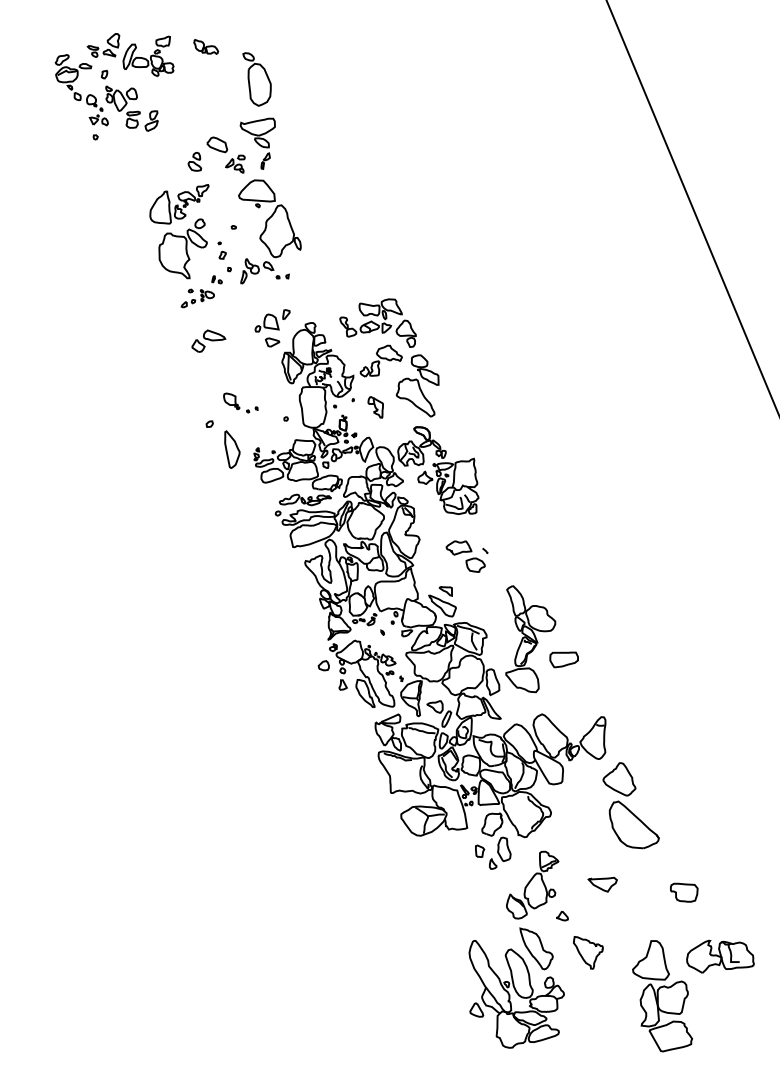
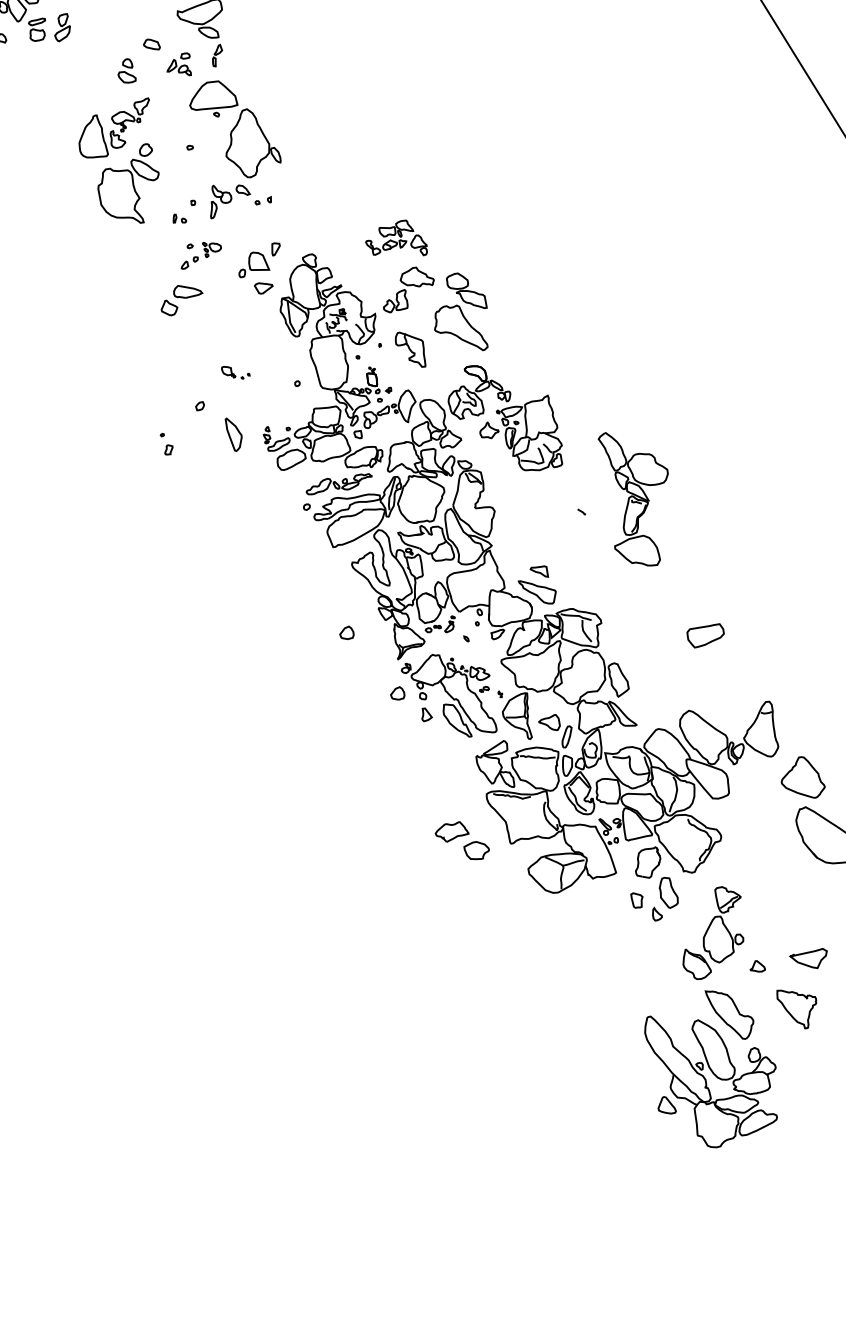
part: (217, 144) -> (151, 44), size x0.6
part: (221, 250) -> (166, 443), moved
part: (197, 298) -> (200, 254), moved
part: (377, 322) -> (395, 240), size x0.6
part: (240, 402) -> (235, 371), size x0.6
part: (375, 407) -> (410, 350), size x1.4
part: (232, 449) -> (234, 434), size x0.7
part: (465, 556) -> (462, 841), moved
part: (292, 613) -> (346, 632), added
part: (530, 639) -> (639, 498), moved
curve: (600, 887) -> (807, 964), moved

